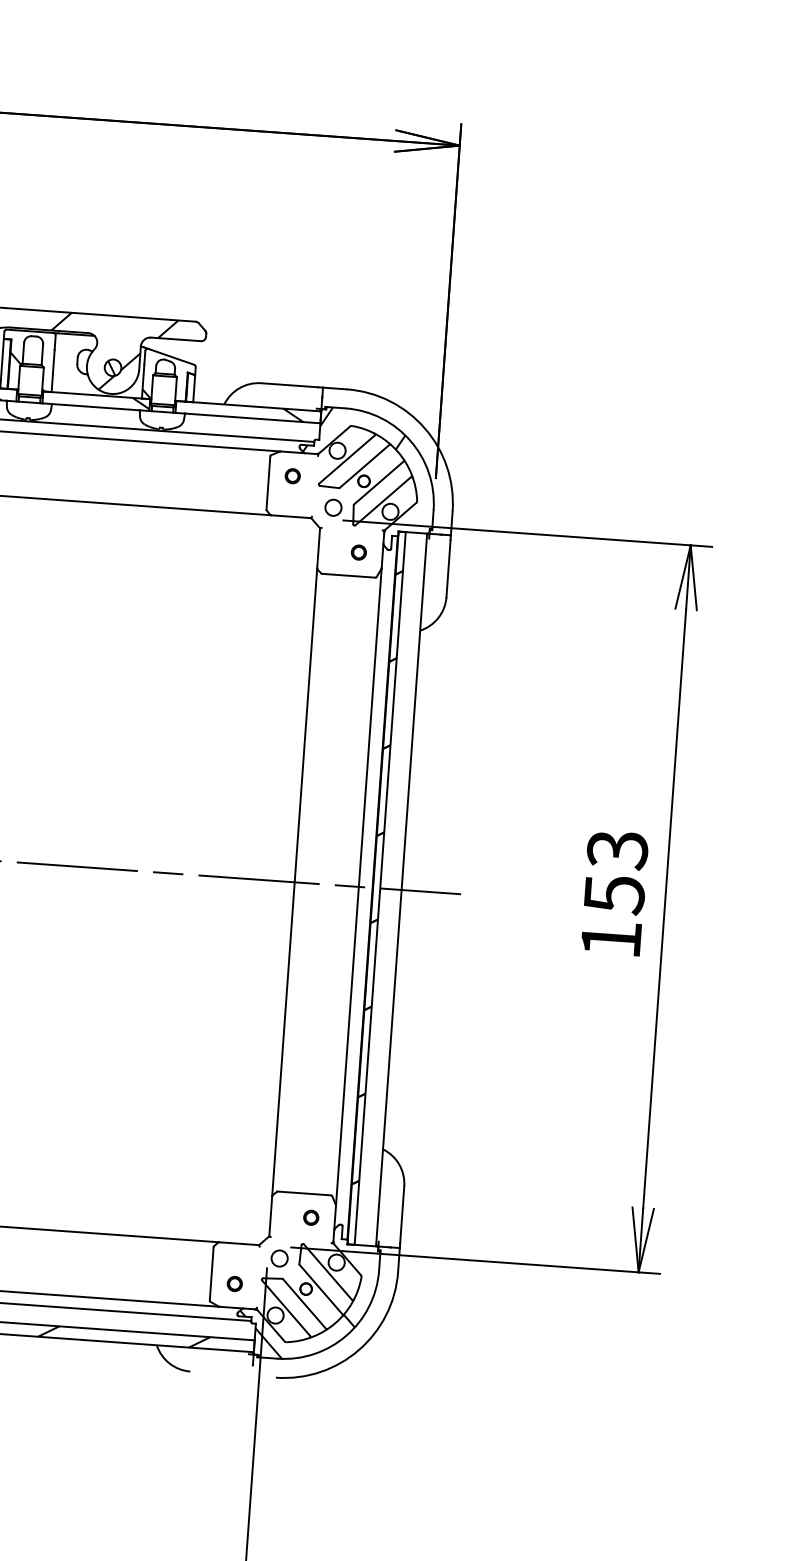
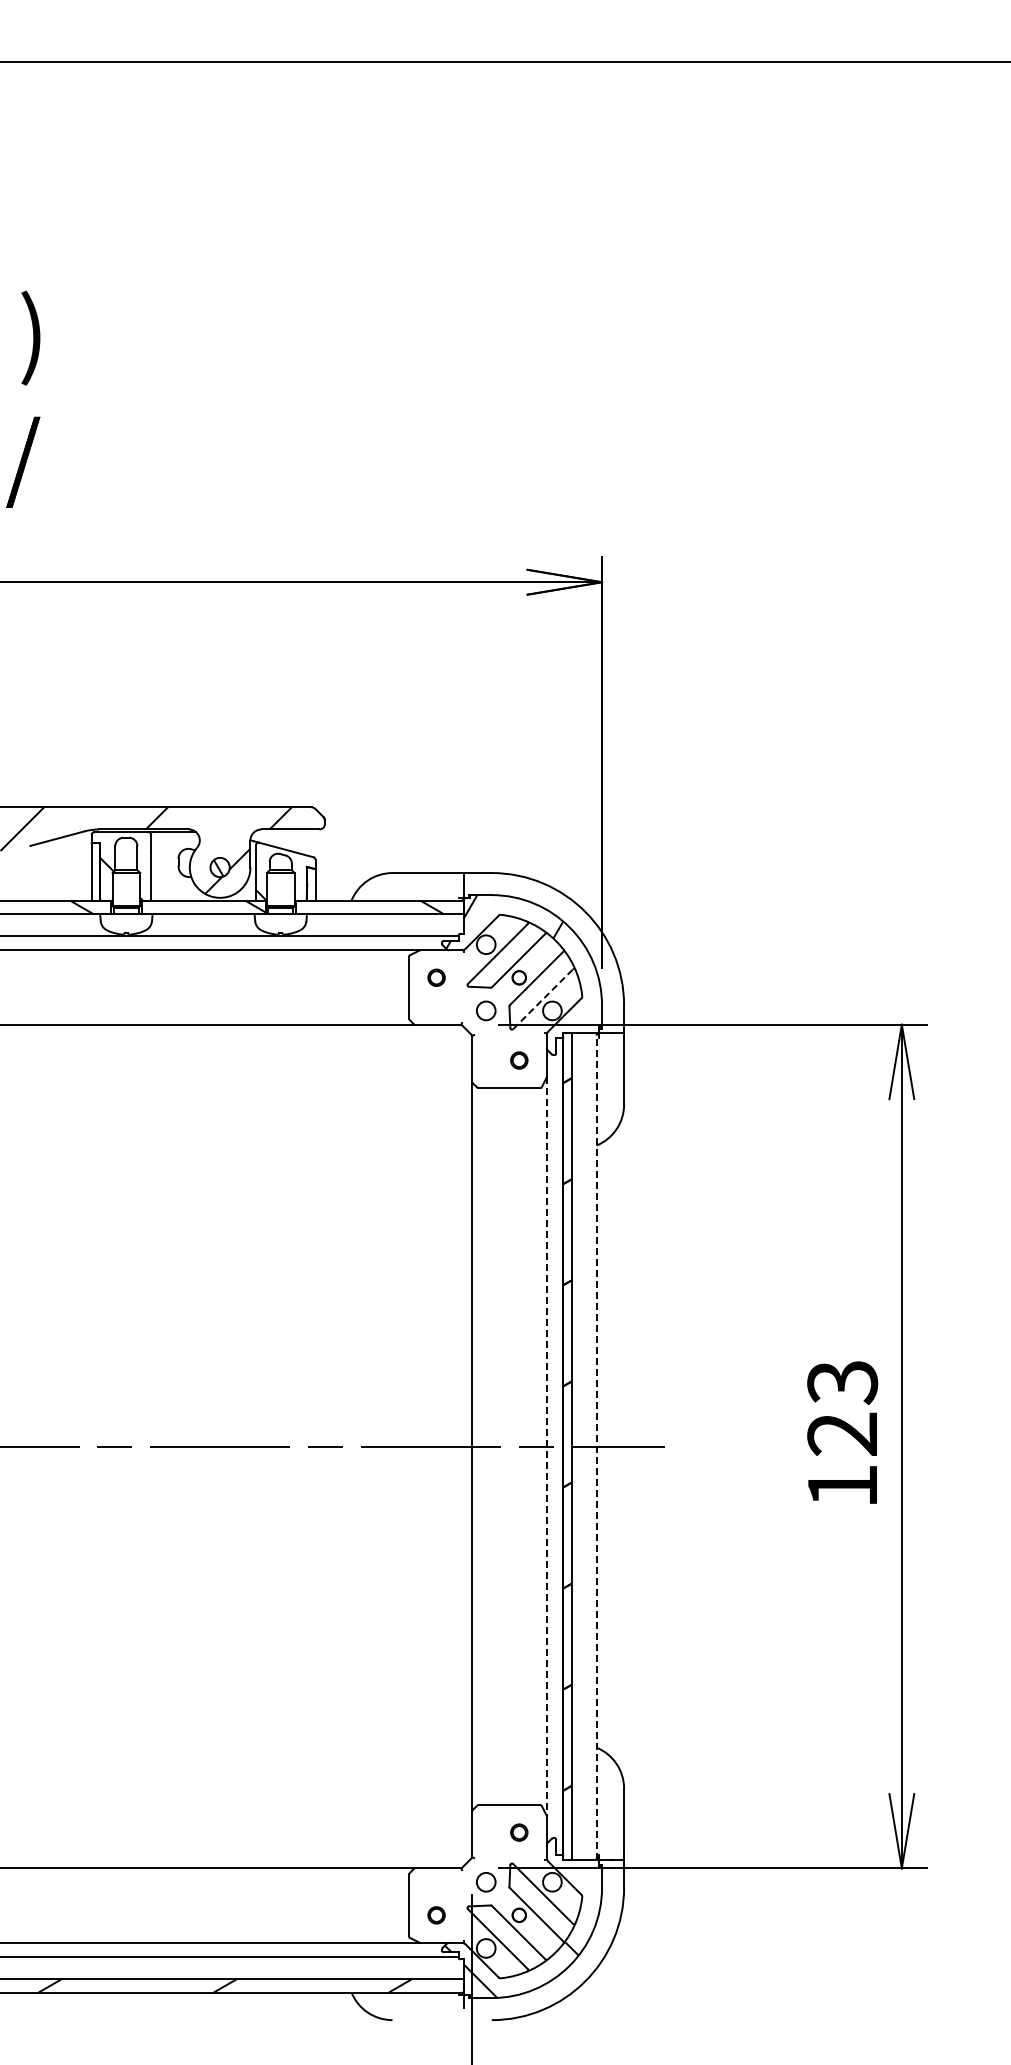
line: (383, 500) -> (543, 998), solid -> dashed
line: (358, 886) -> (546, 1446), solid -> dashed
line: (401, 889) -> (596, 1446), solid -> dashed
text: (614, 894) -> (842, 1434), 153 -> 123

